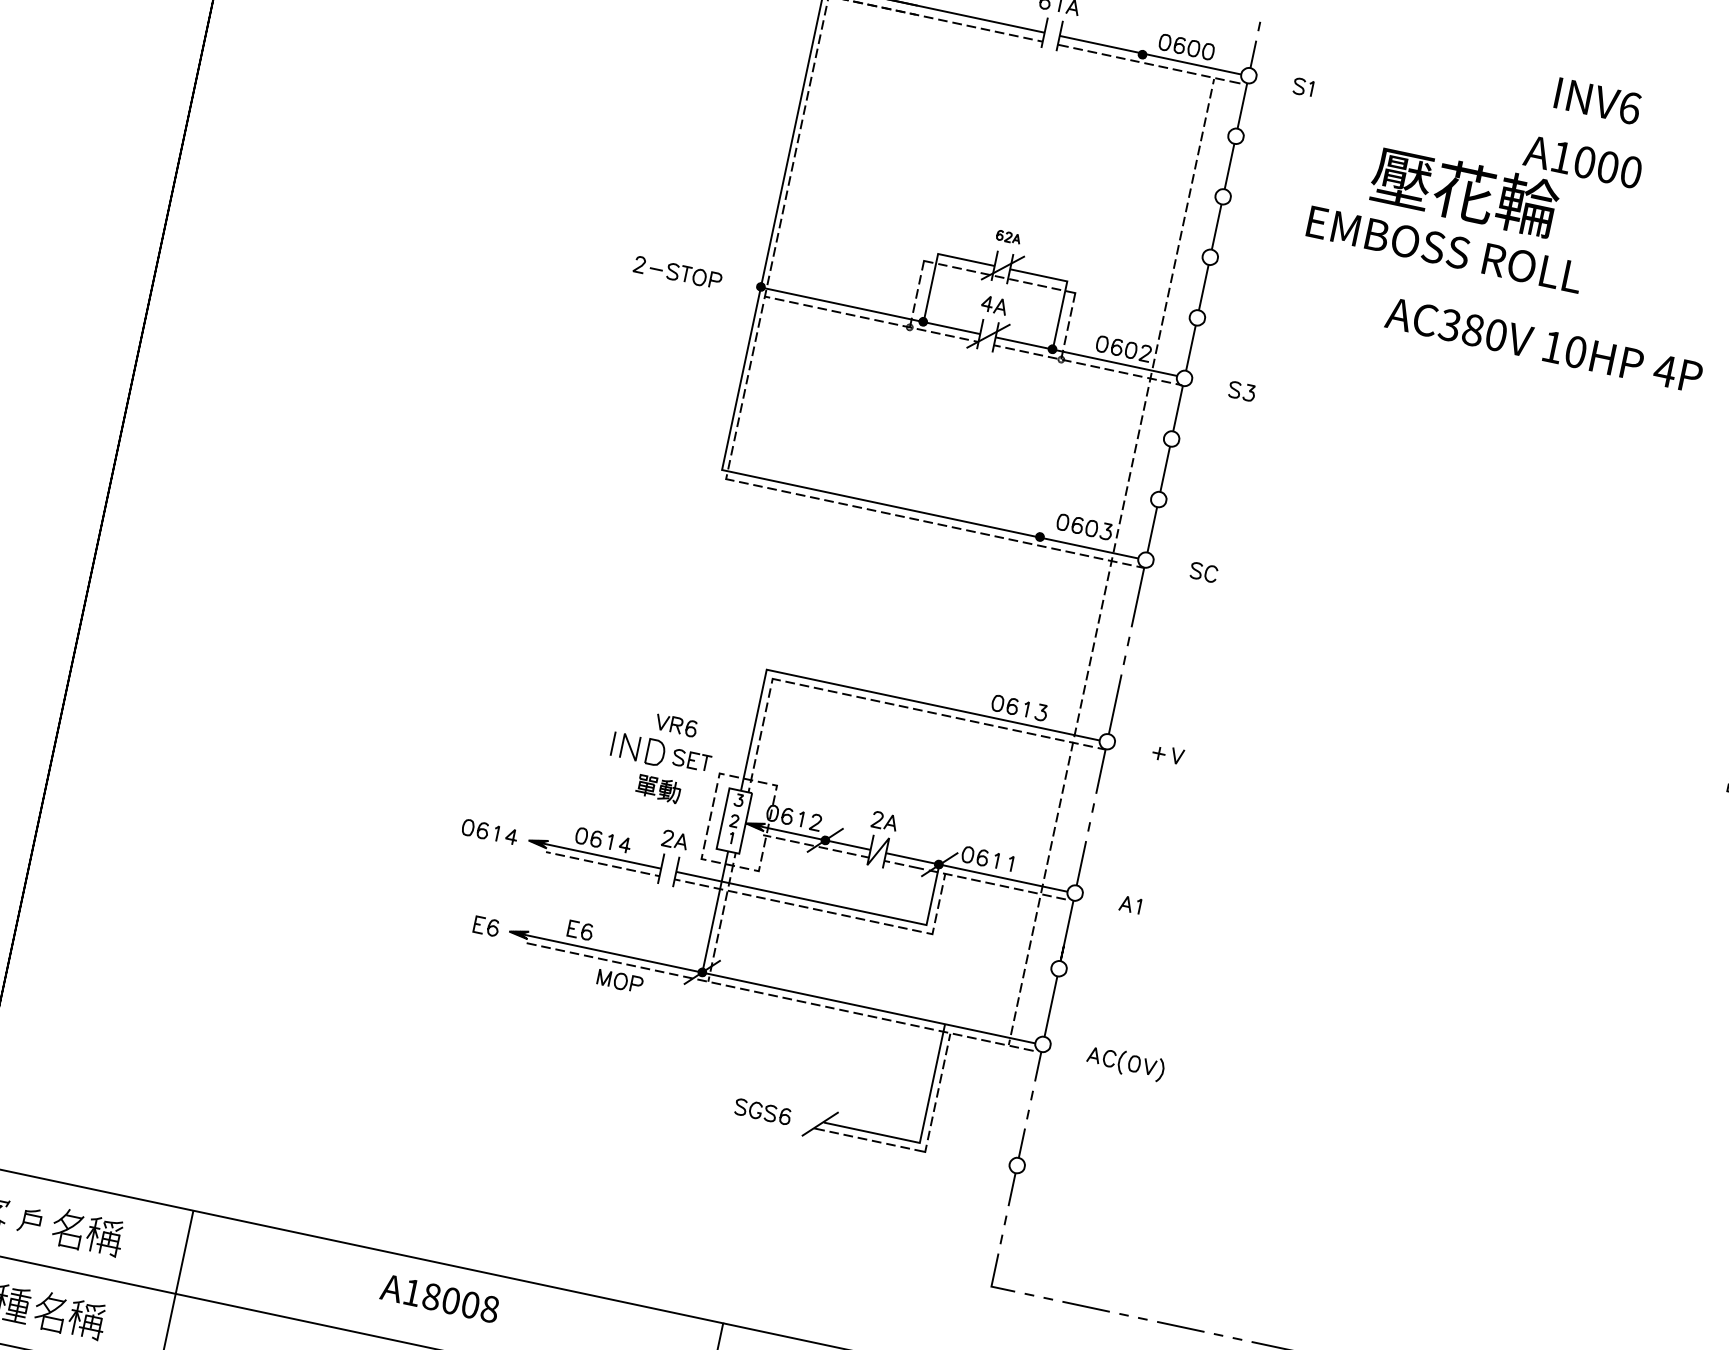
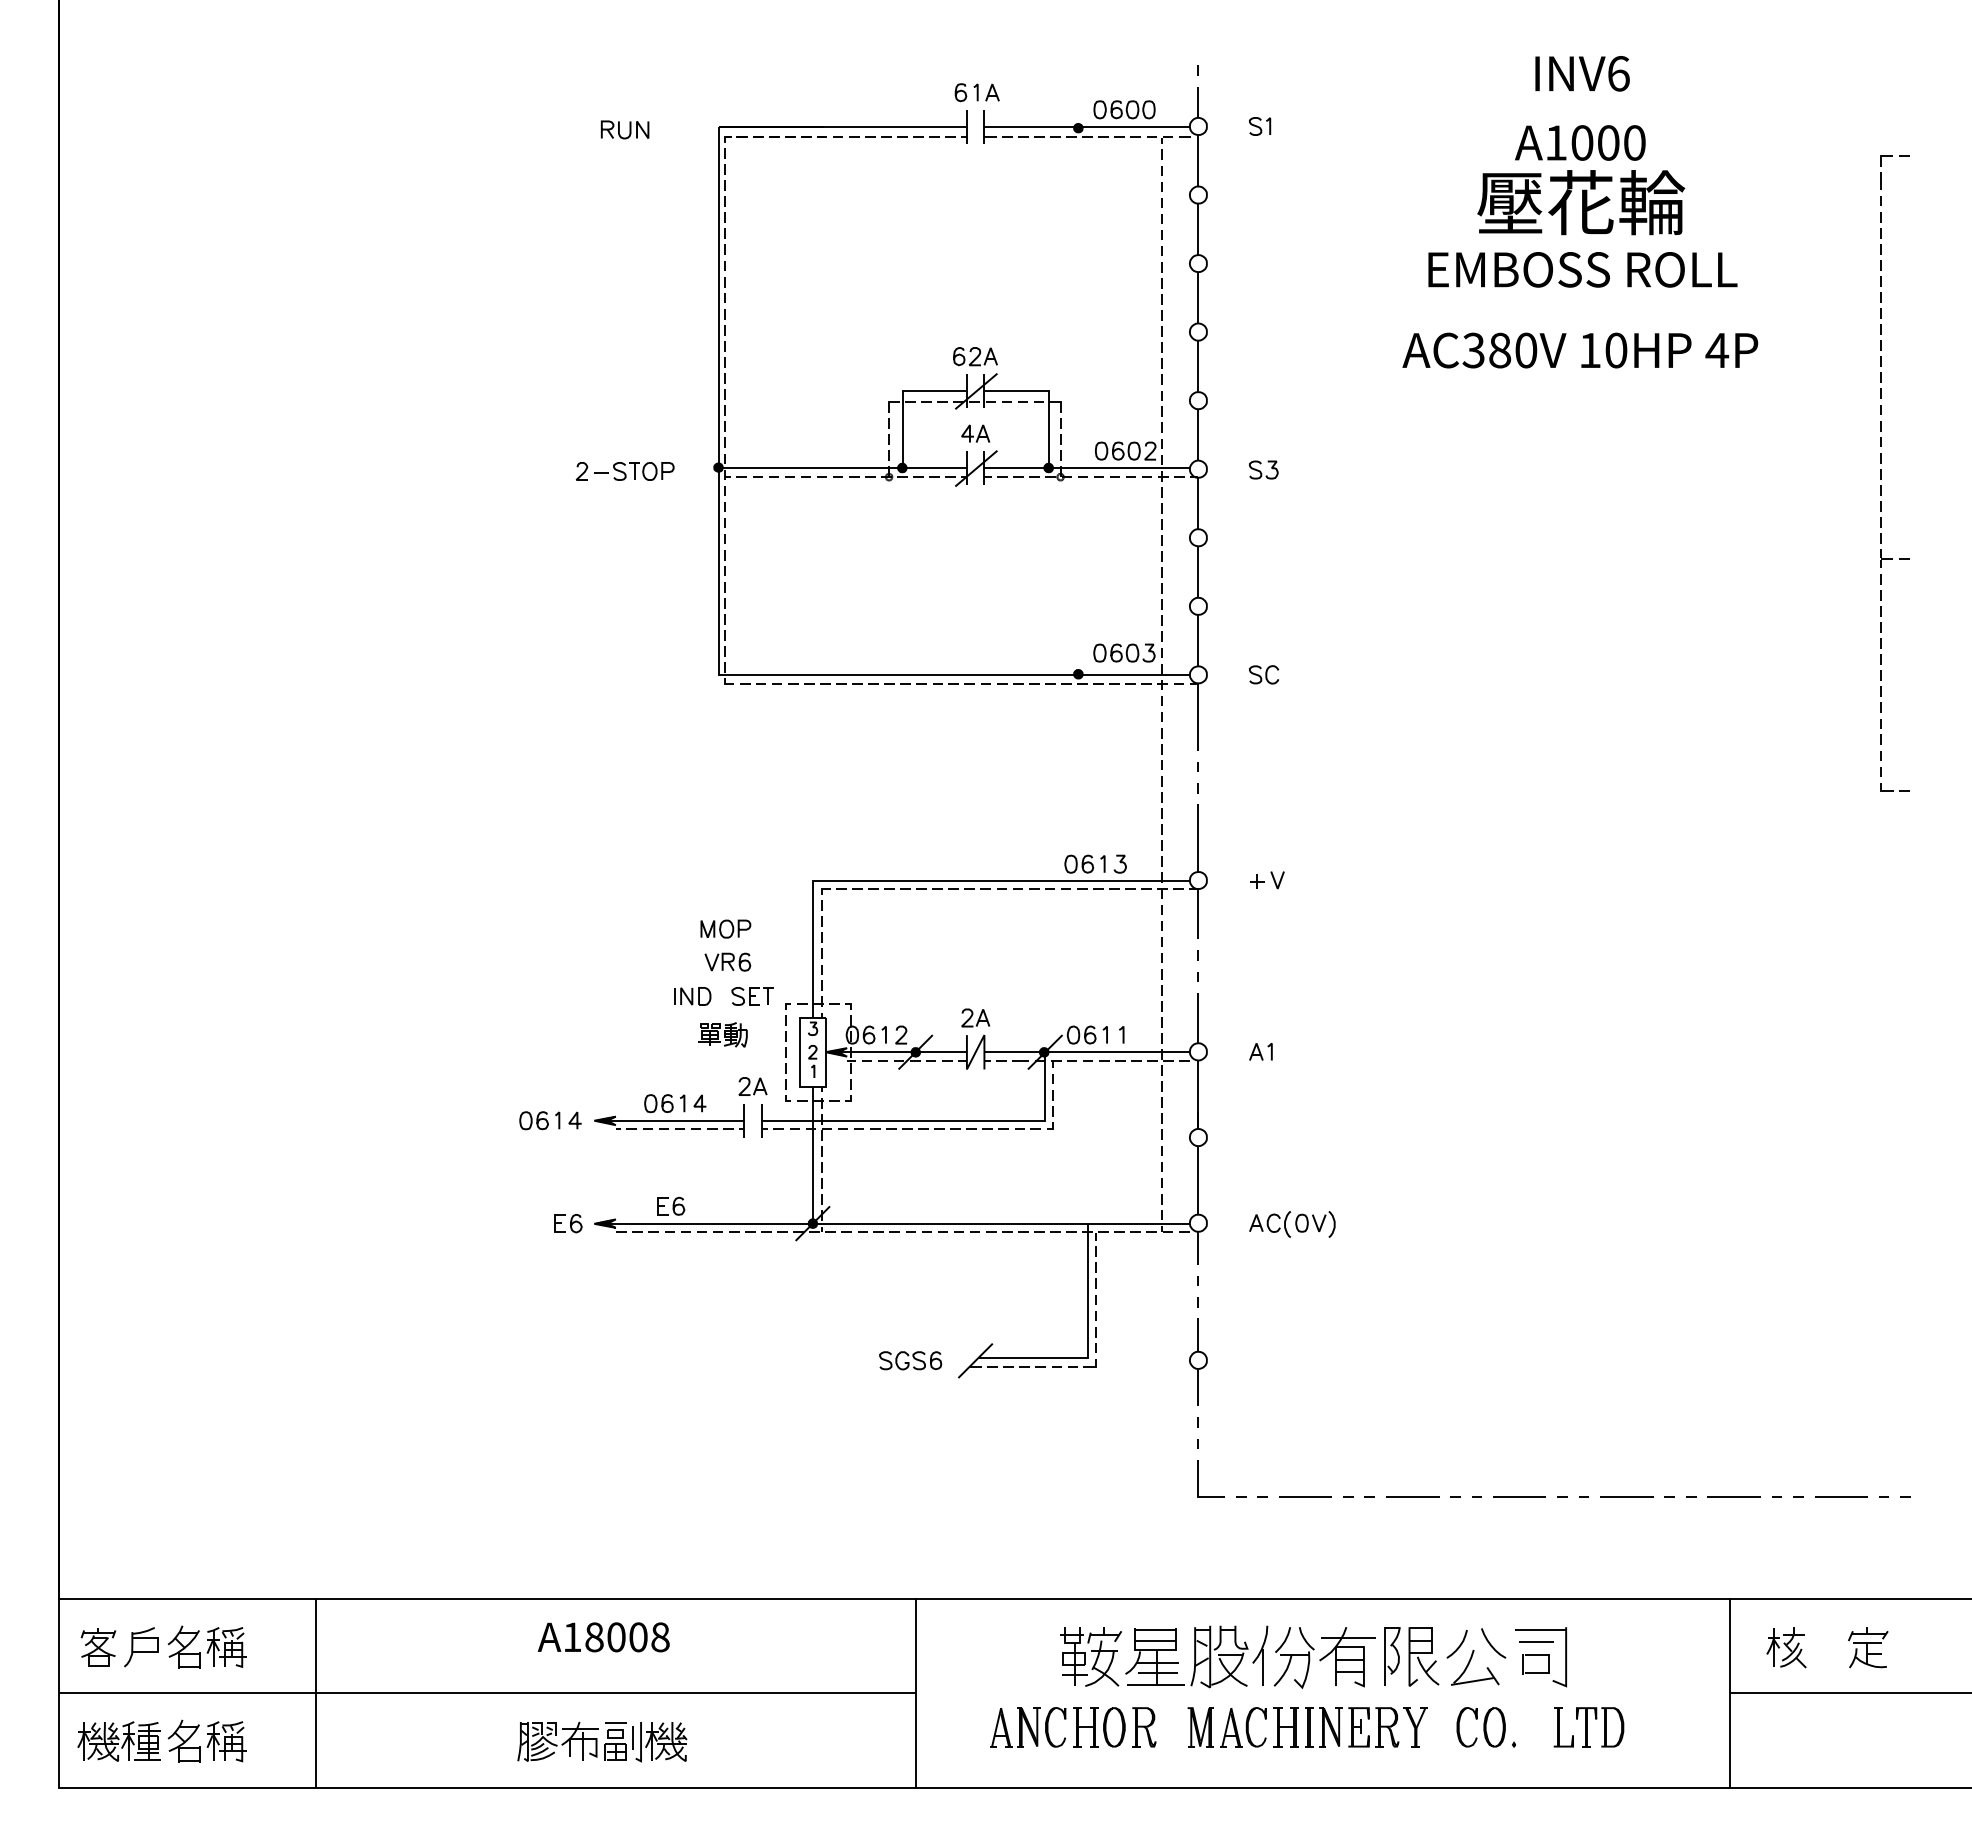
text: (1465, 191) -> (1581, 202), moved
part: (1008, 237) -> (975, 356), size x1.67
text: (1444, 249) -> (1582, 269), moved
part: (638, 749) -> (692, 996), size x0.62
part: (619, 980) -> (725, 928), moved
part: (29, 1220) -> (141, 1647), size x1.43

